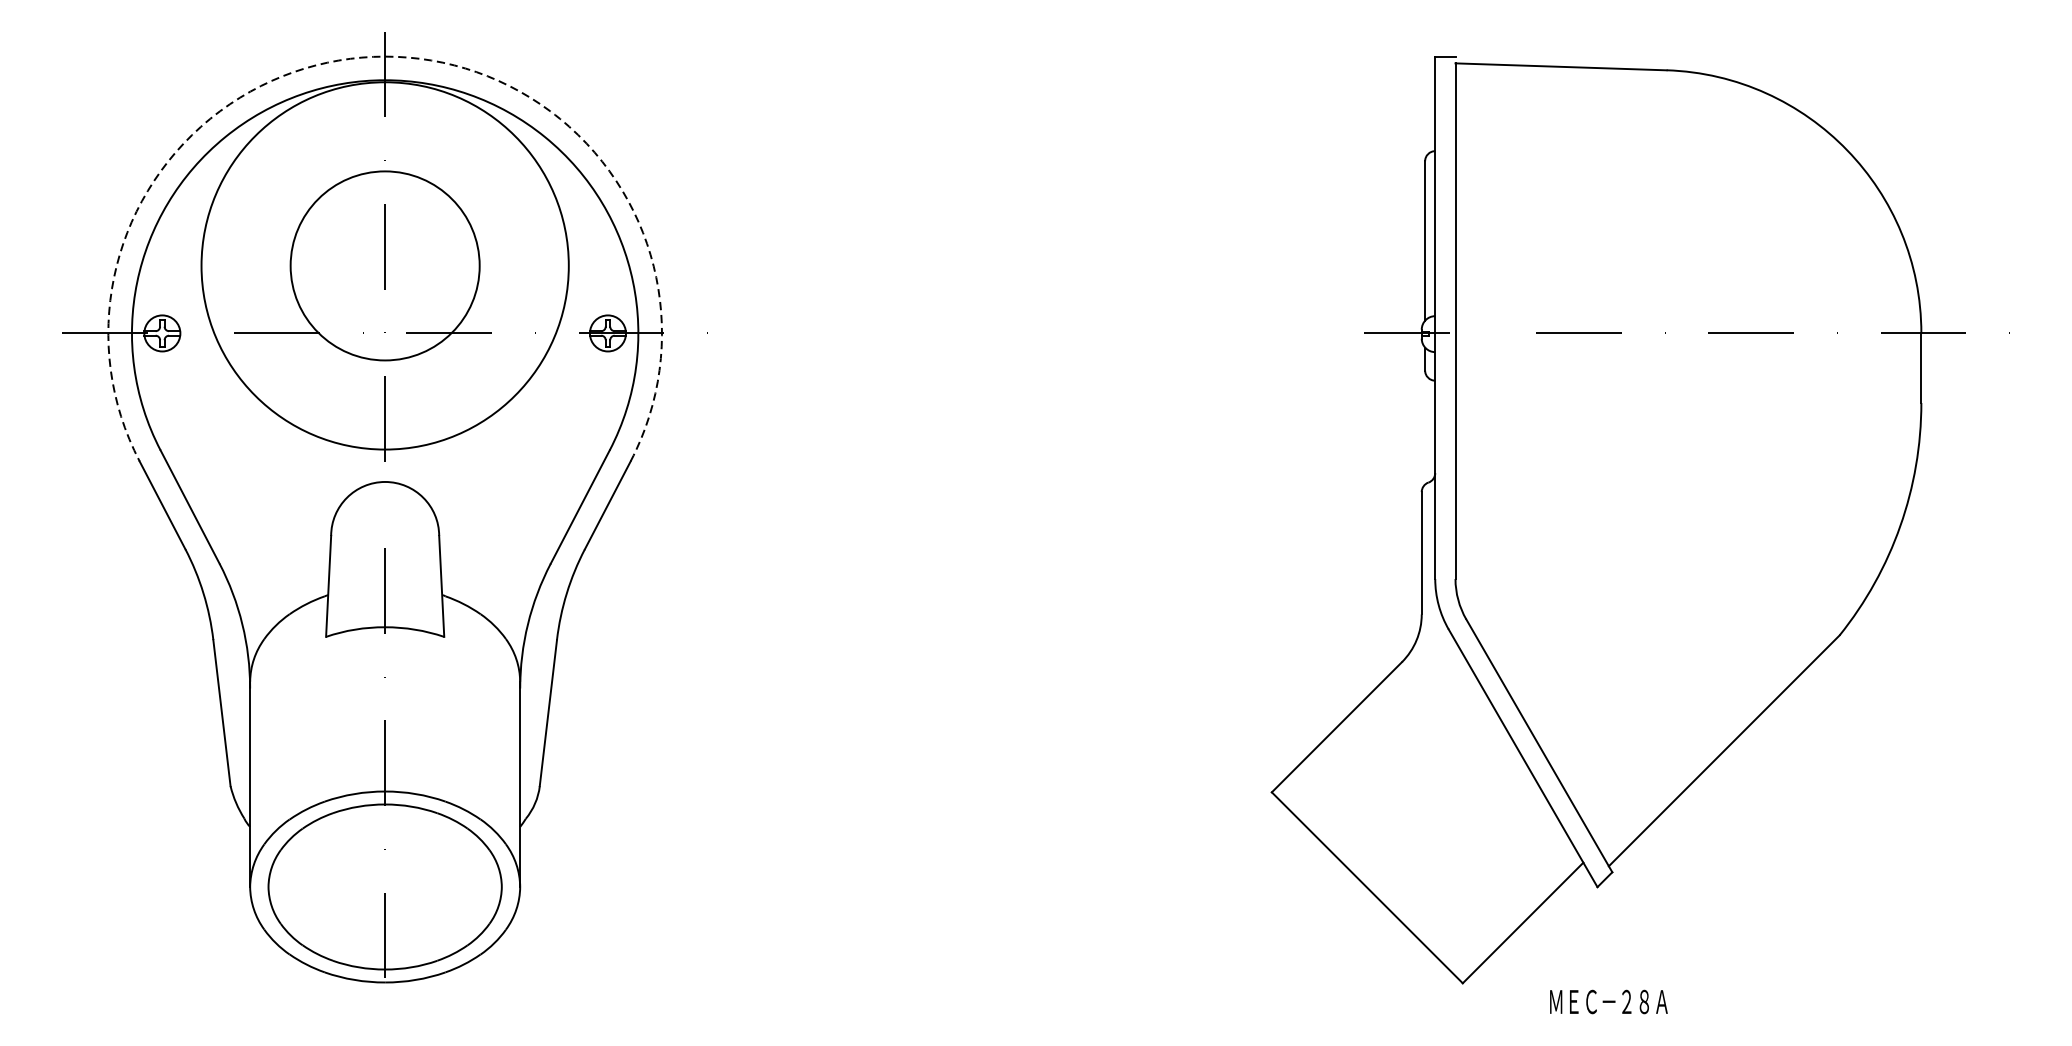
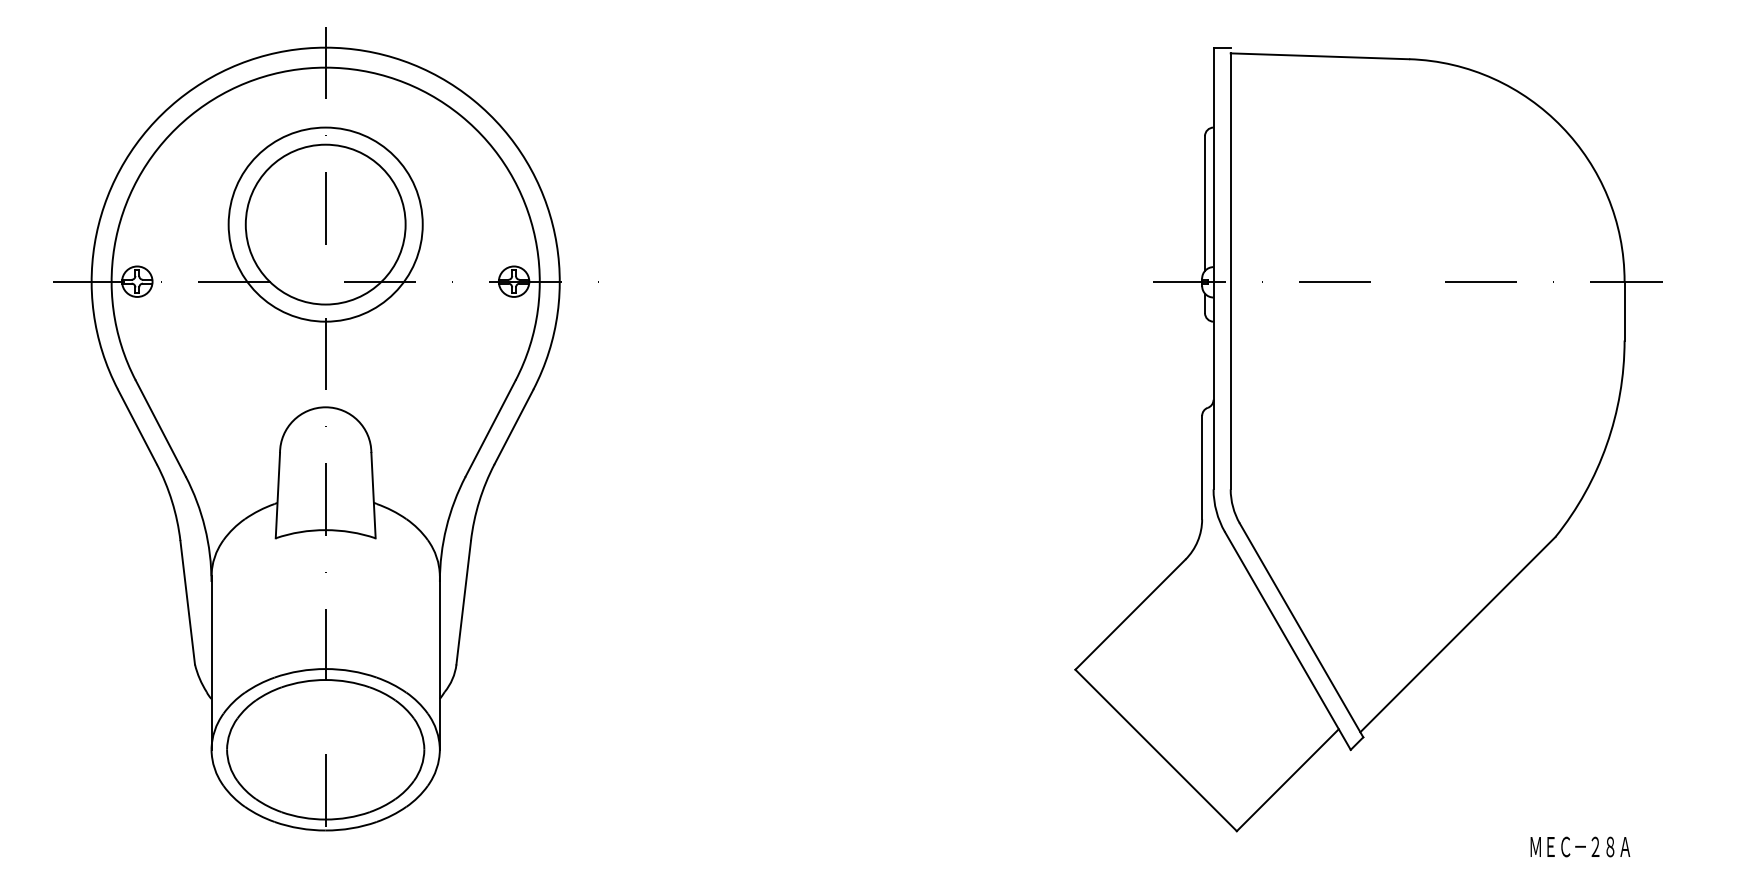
arc: (384, 56) -> (325, 47), dashed -> solid
circle: (384, 265) -> (325, 224), size x0.62
text: (1609, 1001) -> (1580, 846), moved

